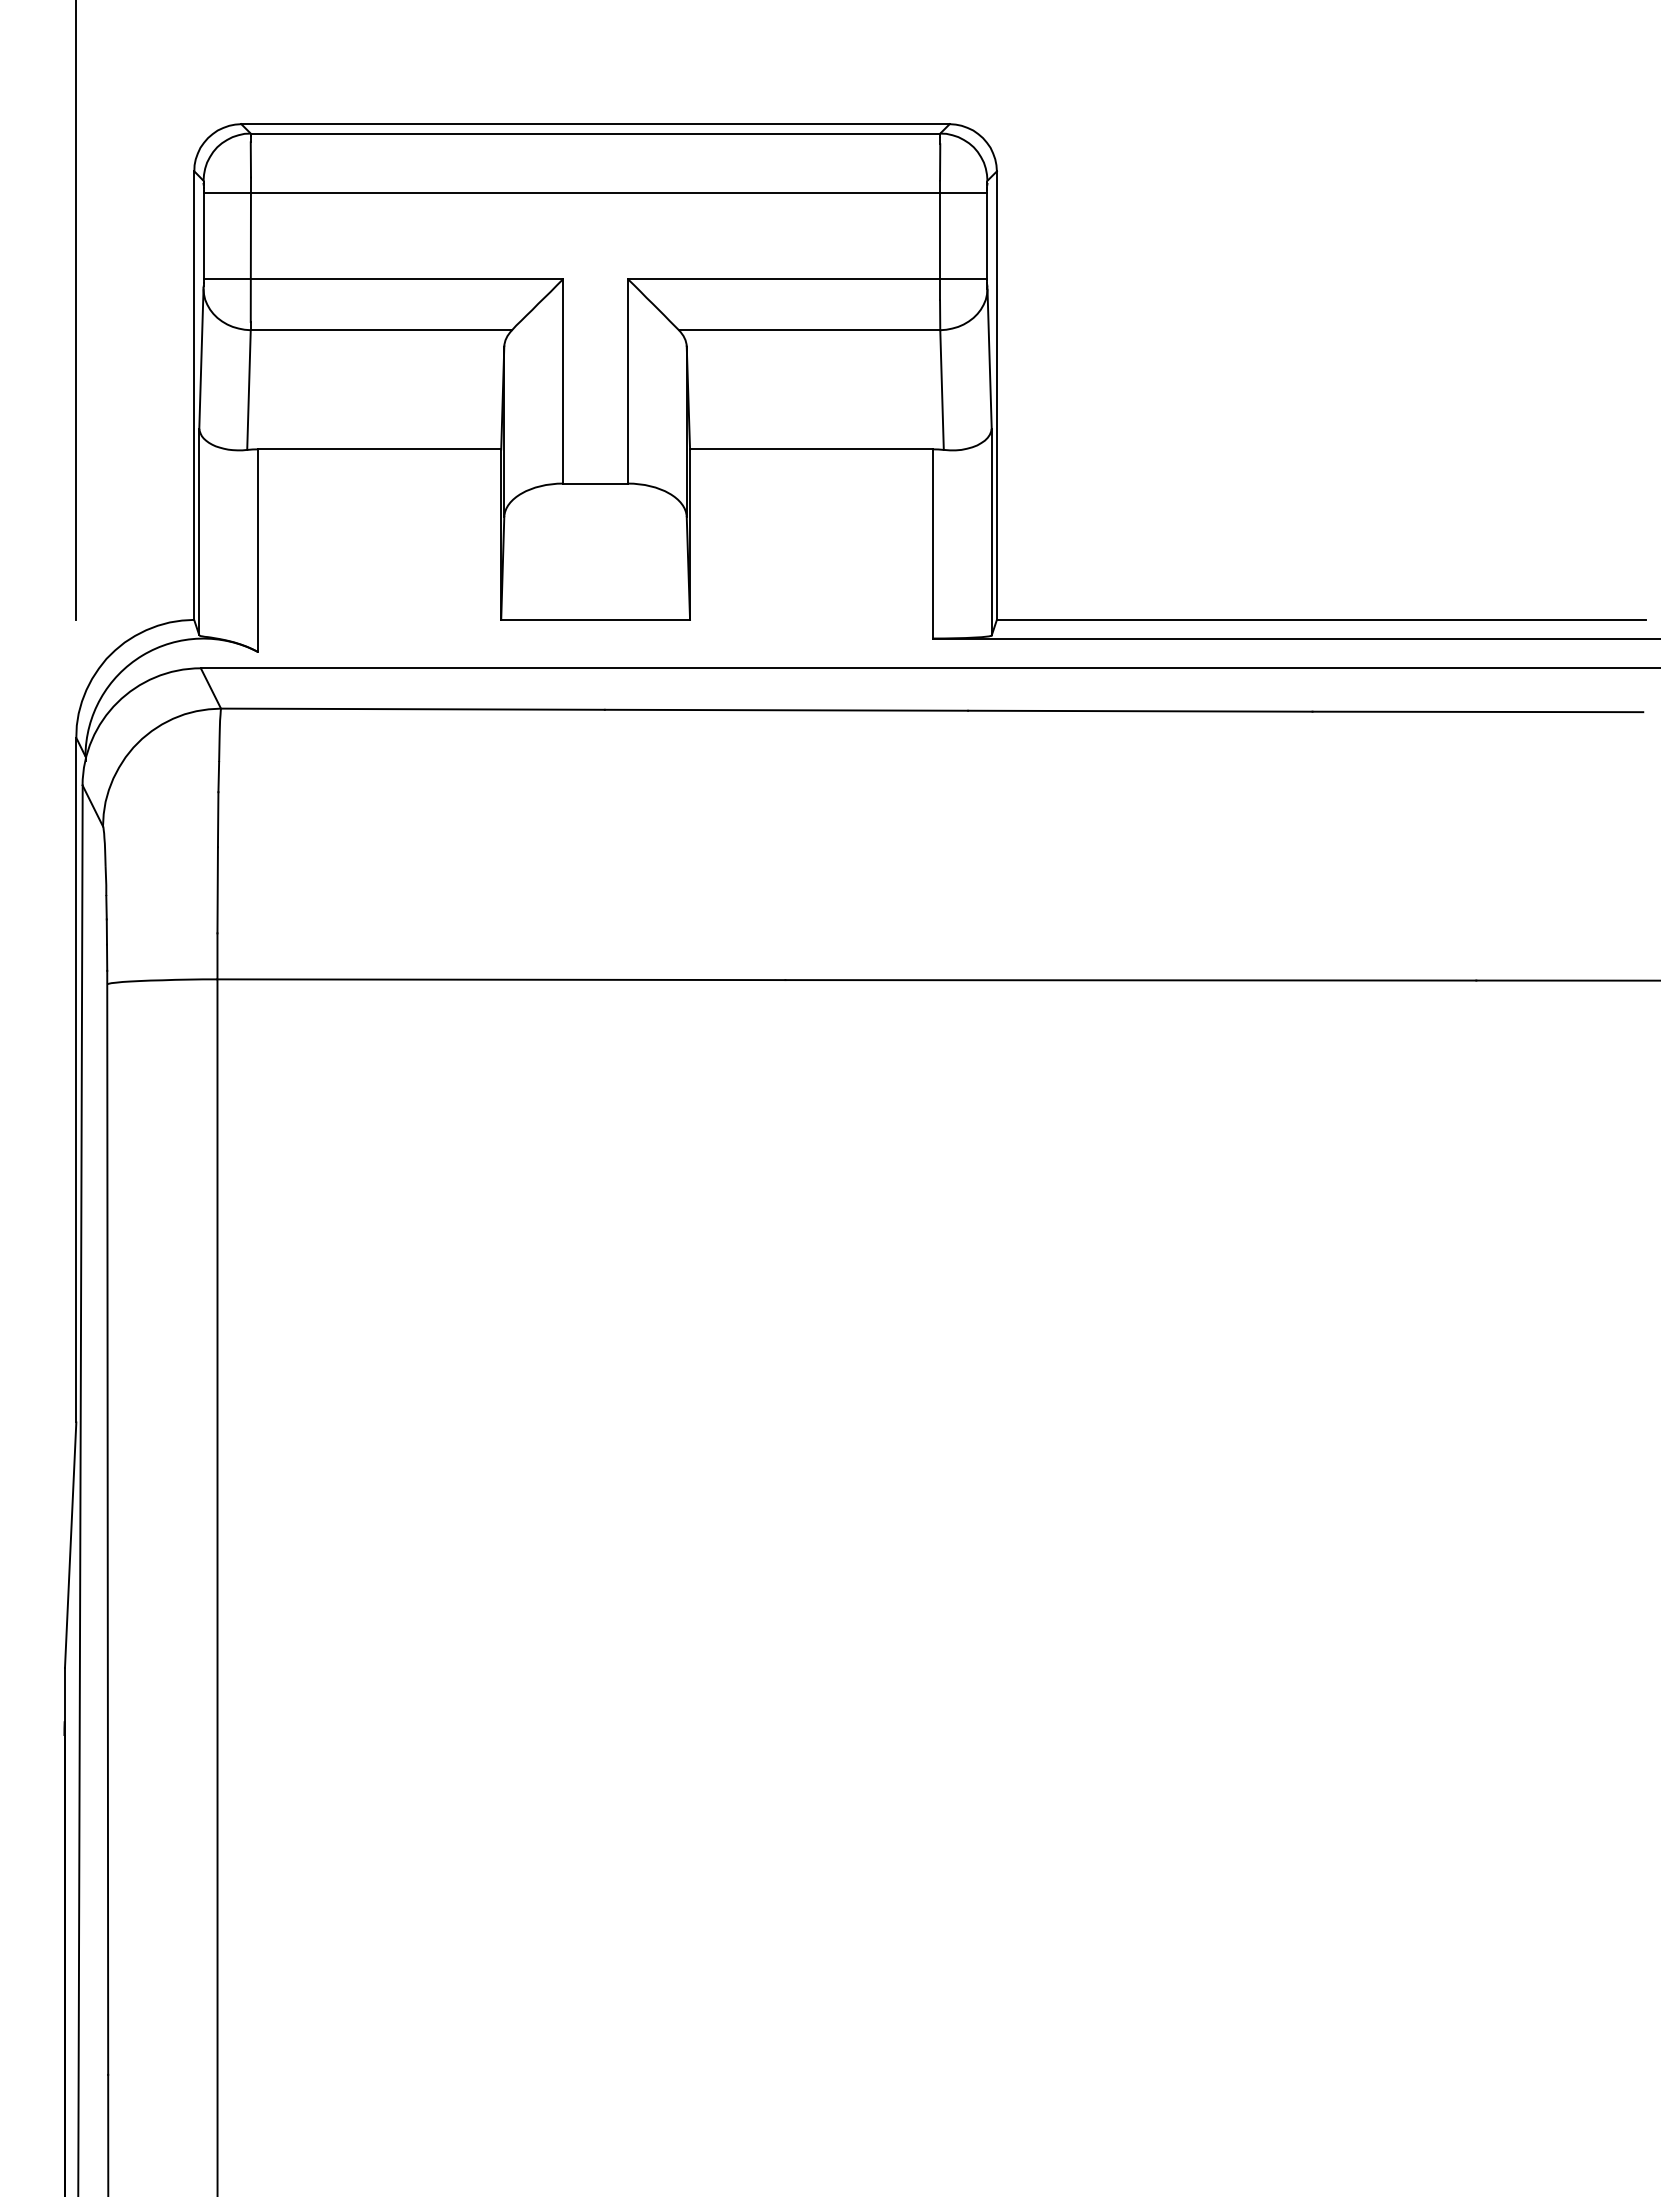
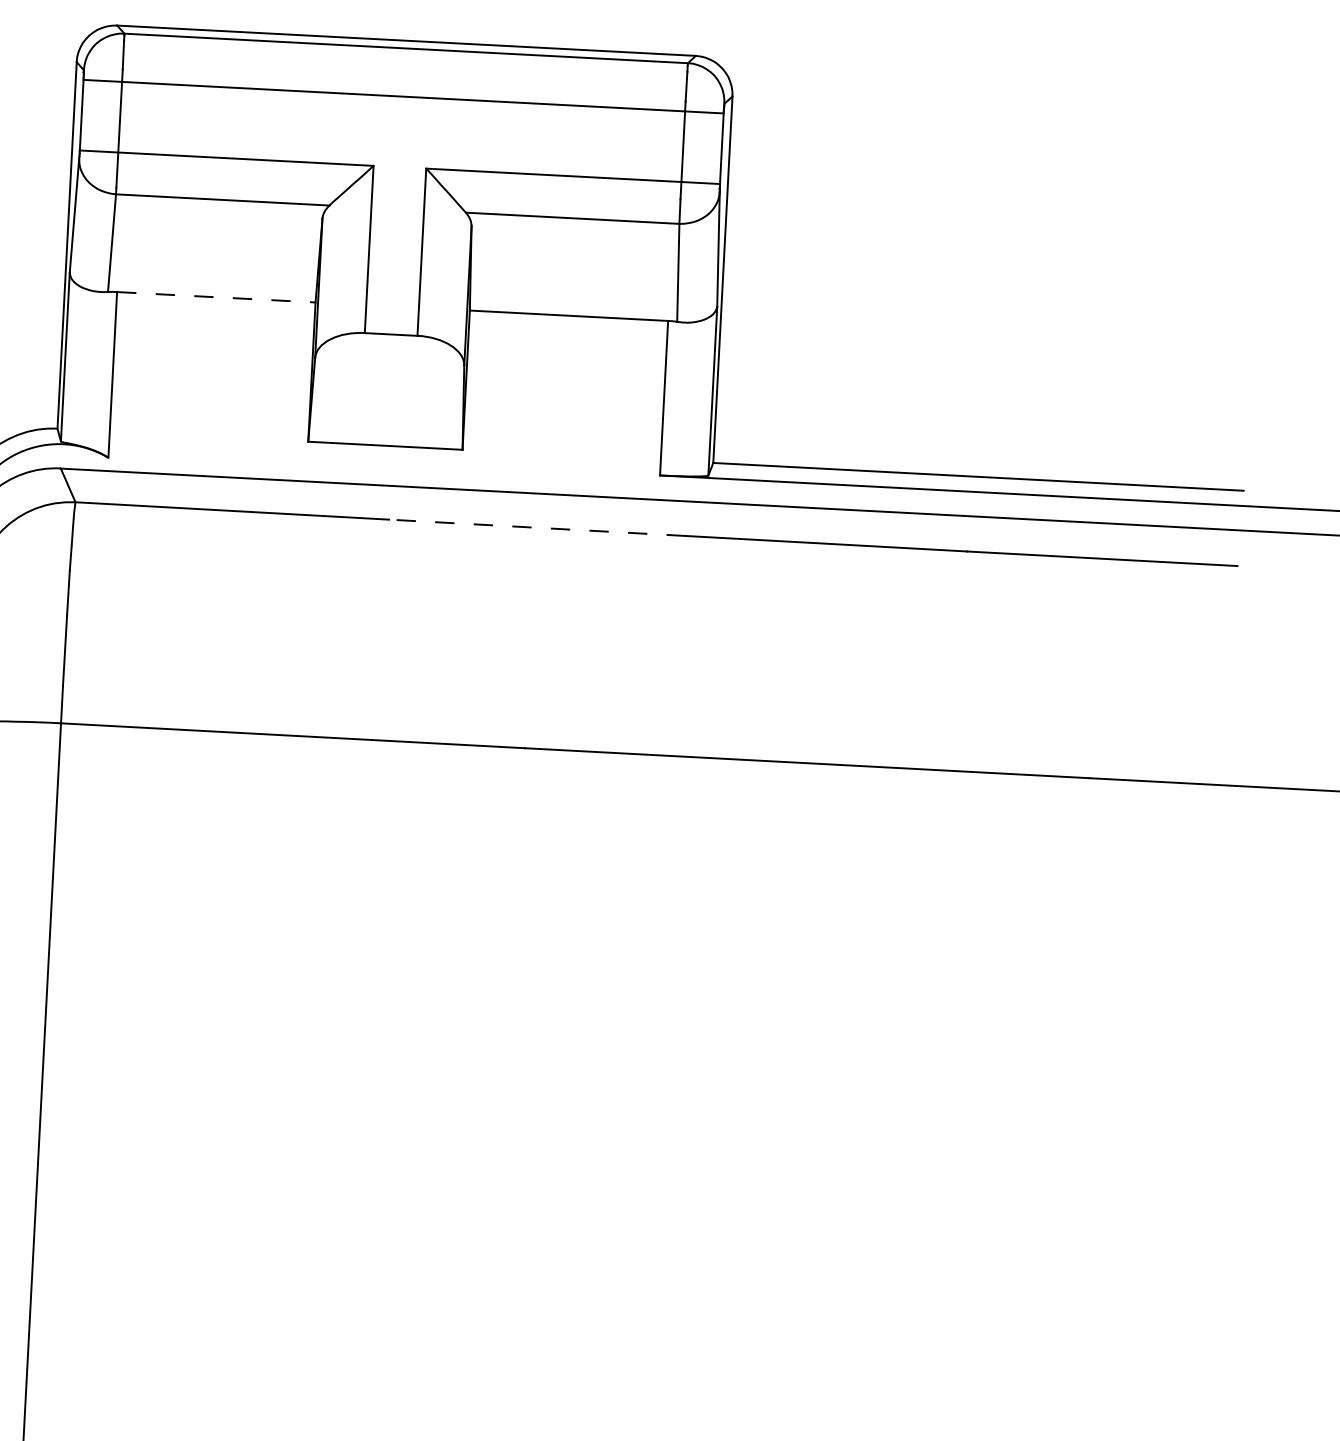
line: (380, 449) -> (216, 297), solid -> dashed
line: (786, 710) -> (537, 528), solid -> dashed

